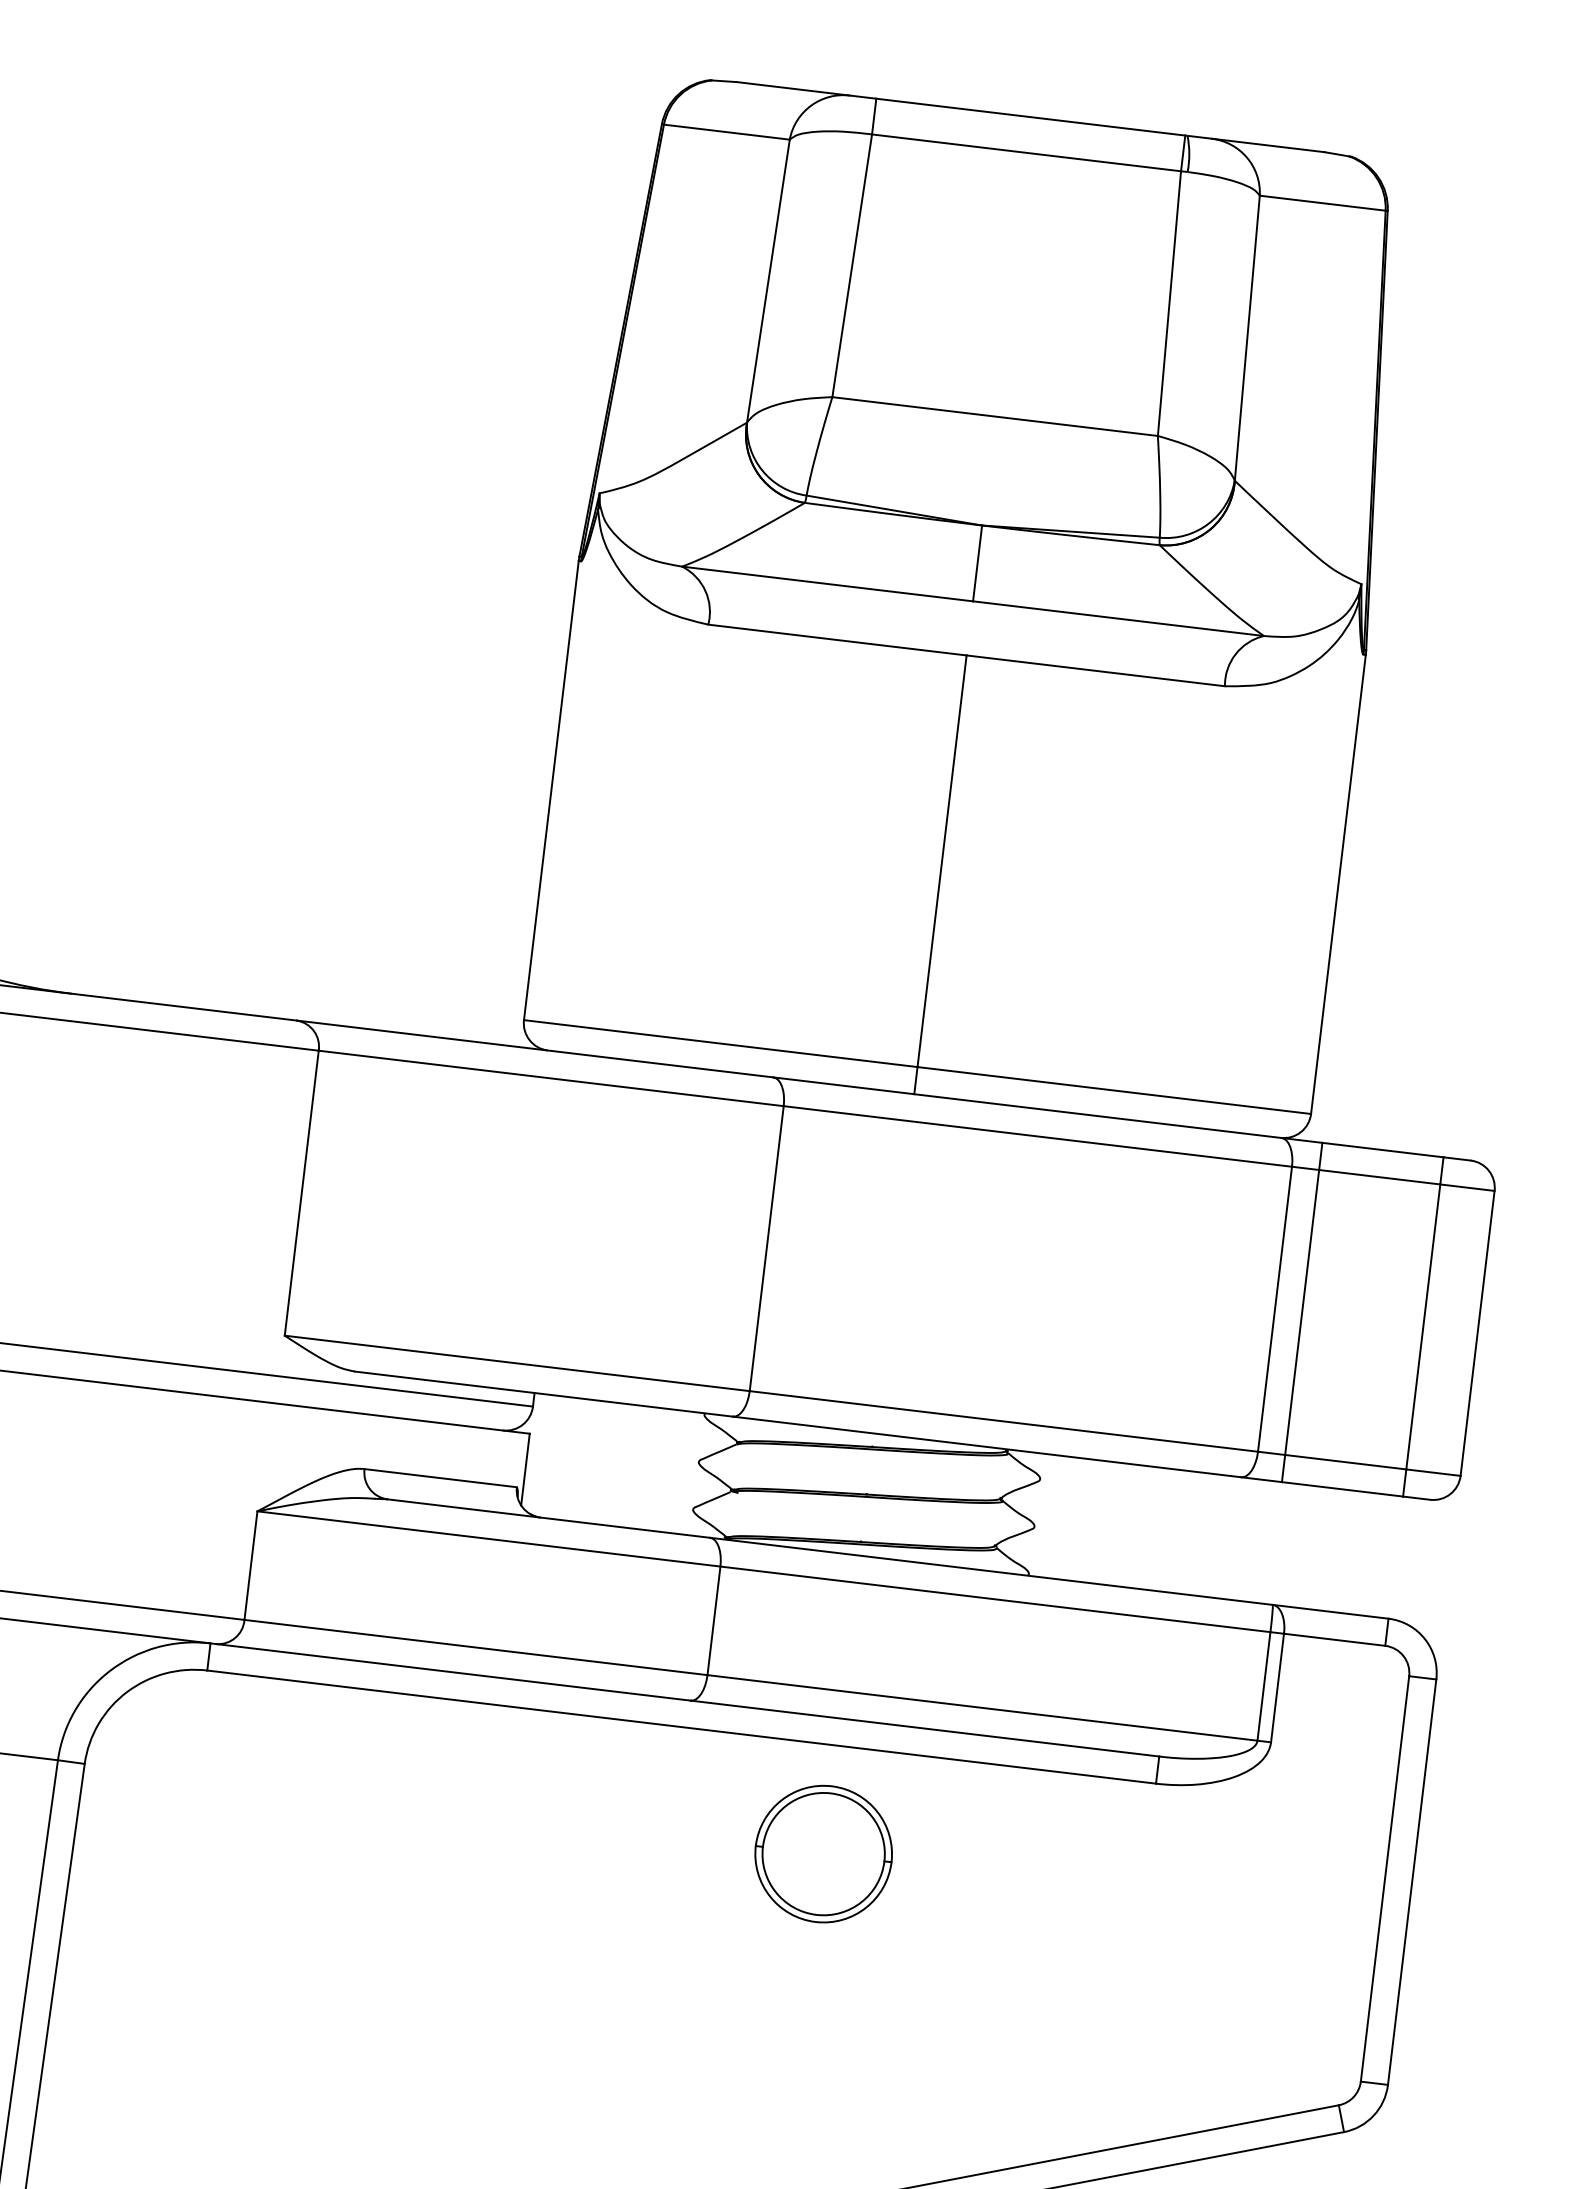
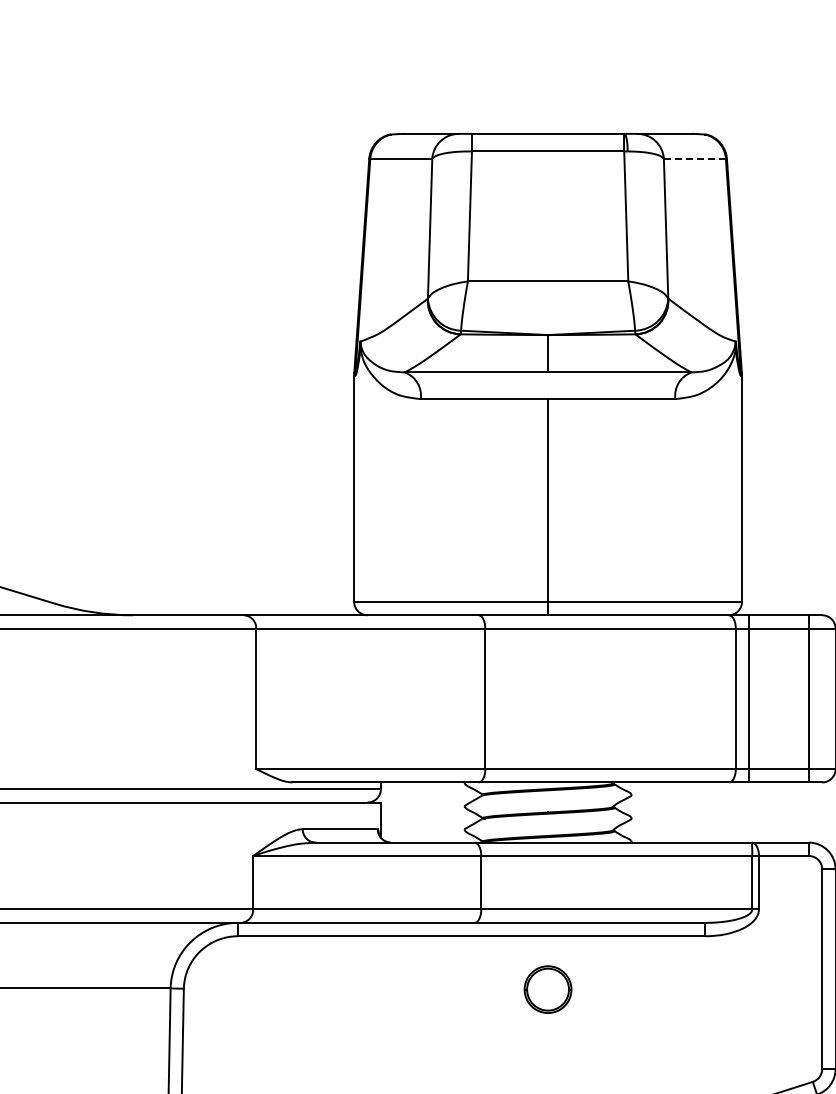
line: (1321, 202) -> (694, 158), solid -> dashed
part: (822, 1853) -> (547, 989), size x0.7

